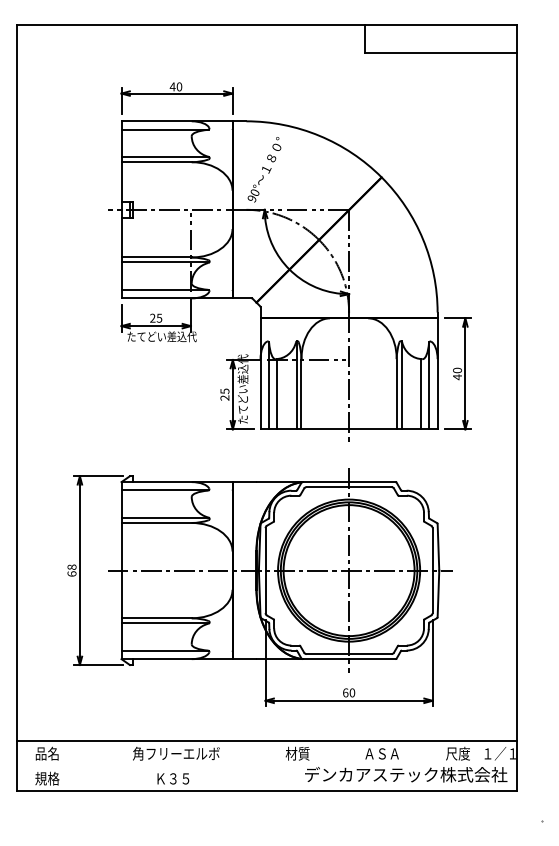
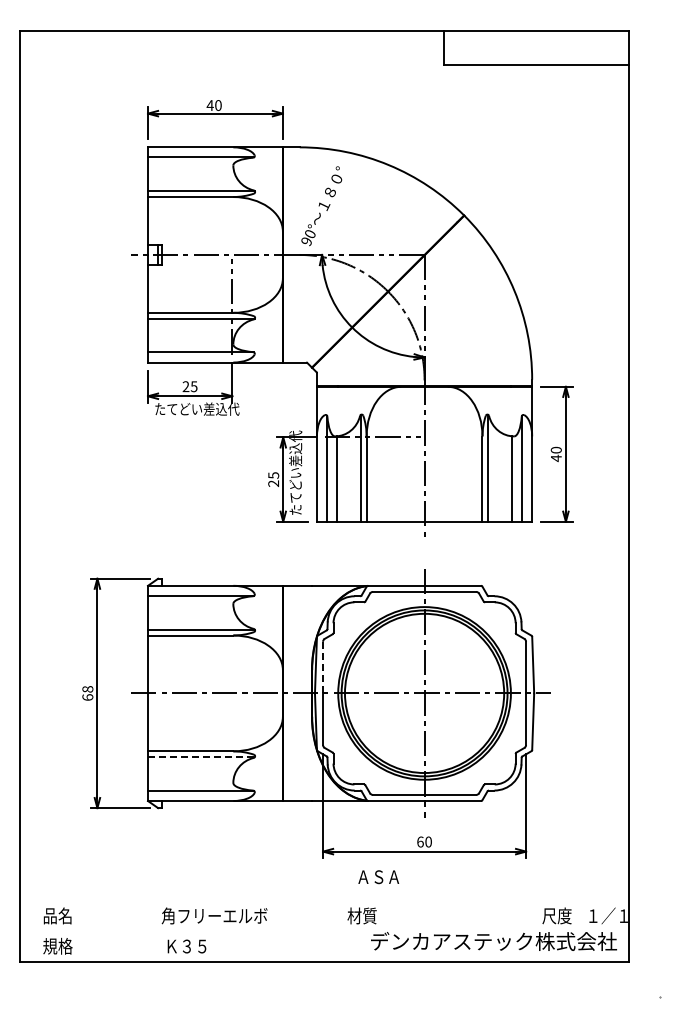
line: (265, 549) -> (323, 667), solid -> dashed
line: (165, 623) -> (201, 757), solid -> dashed
line: (266, 741) -> (324, 901), removed
text: (381, 754) -> (378, 877), moved
text: (172, 778) -> (186, 946), moved

